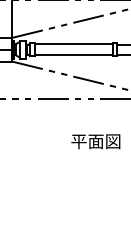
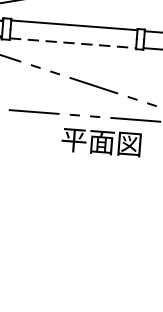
line: (73, 55) -> (72, 43), solid -> dashed
text: (95, 141) -> (100, 141), moved

